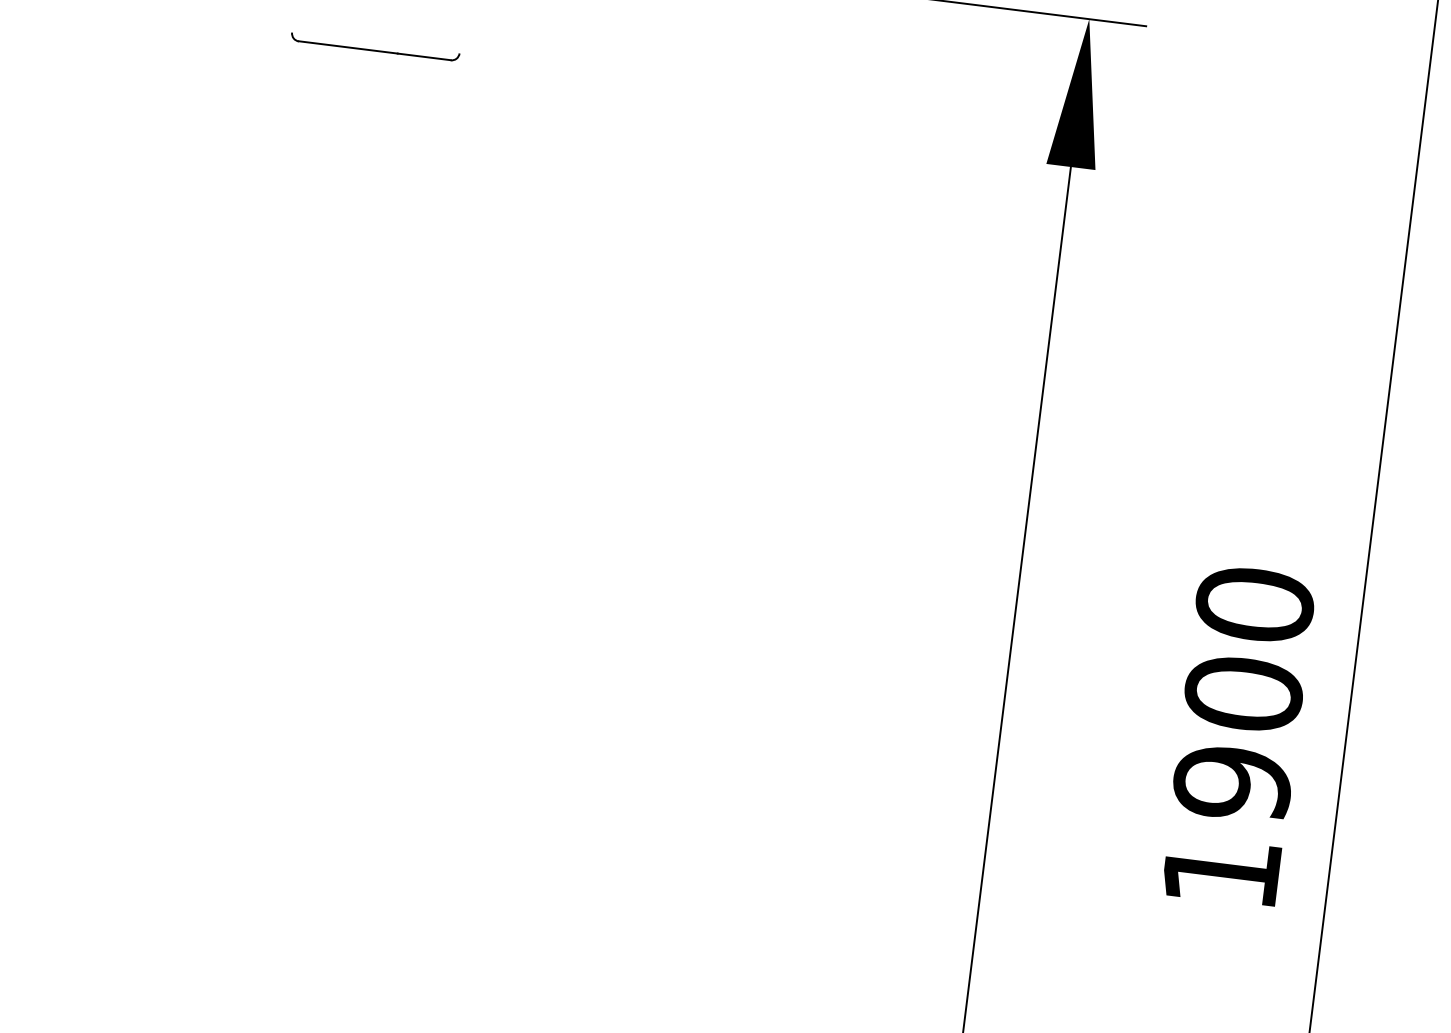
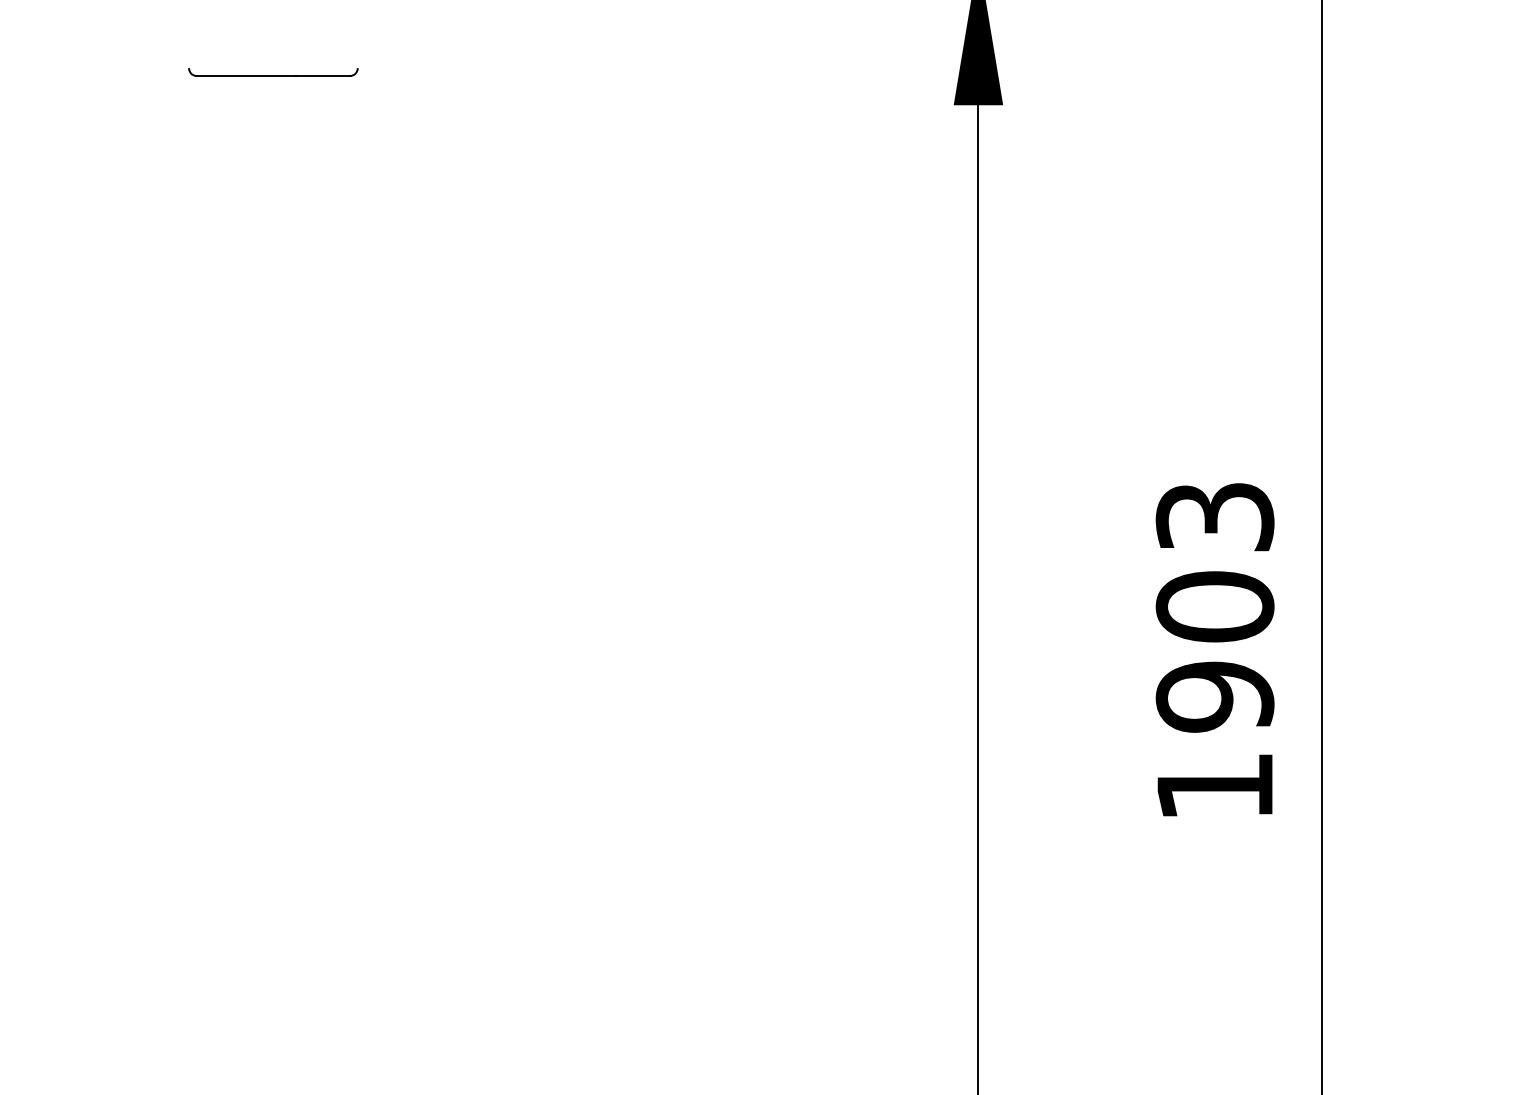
text: (1254, 604) -> (1214, 516), 1900 -> 1903

